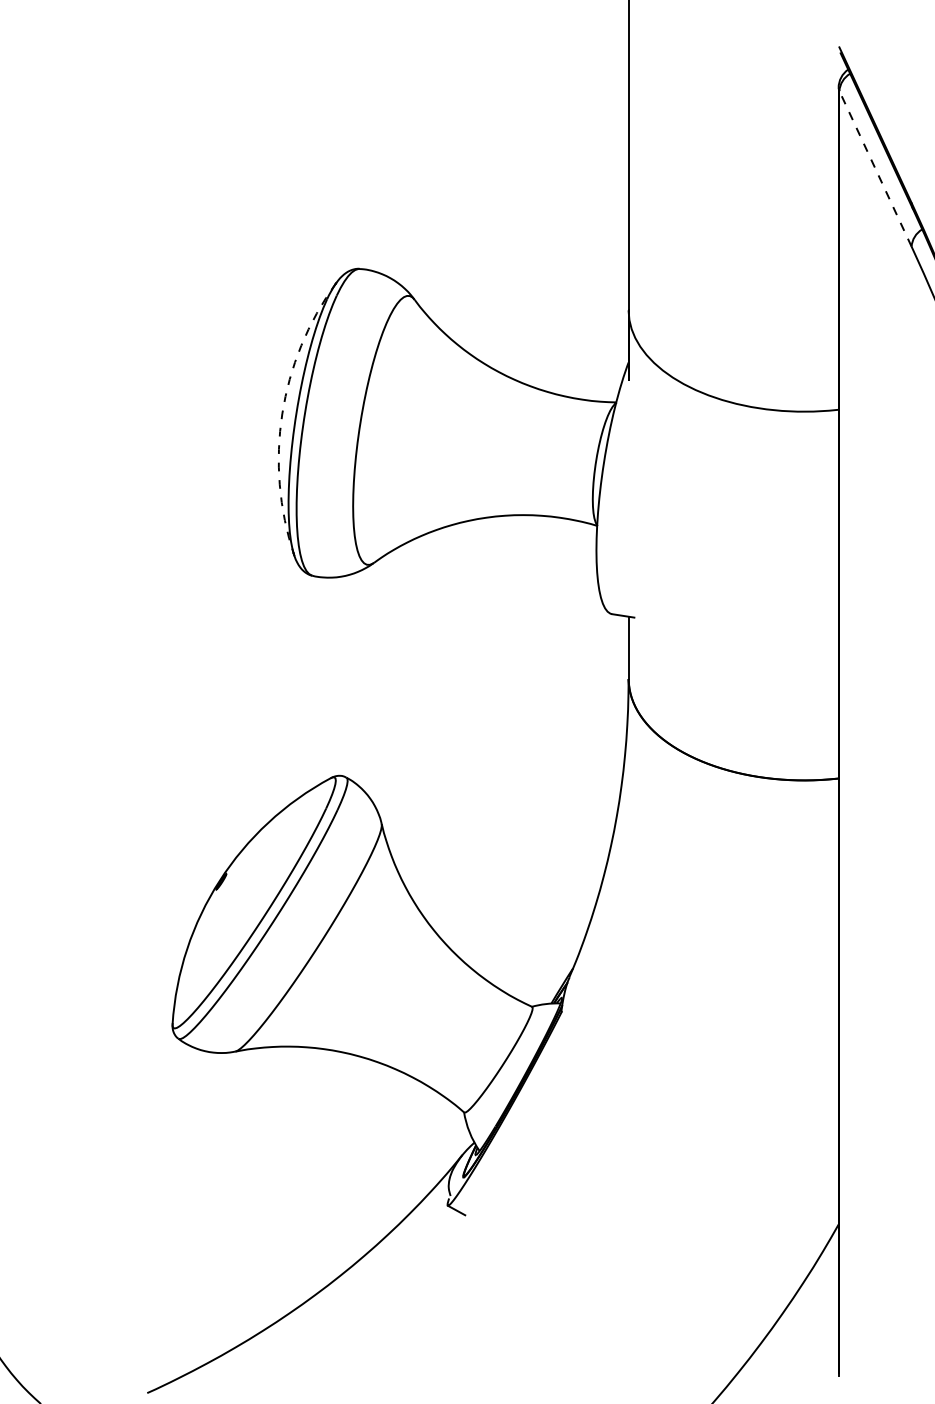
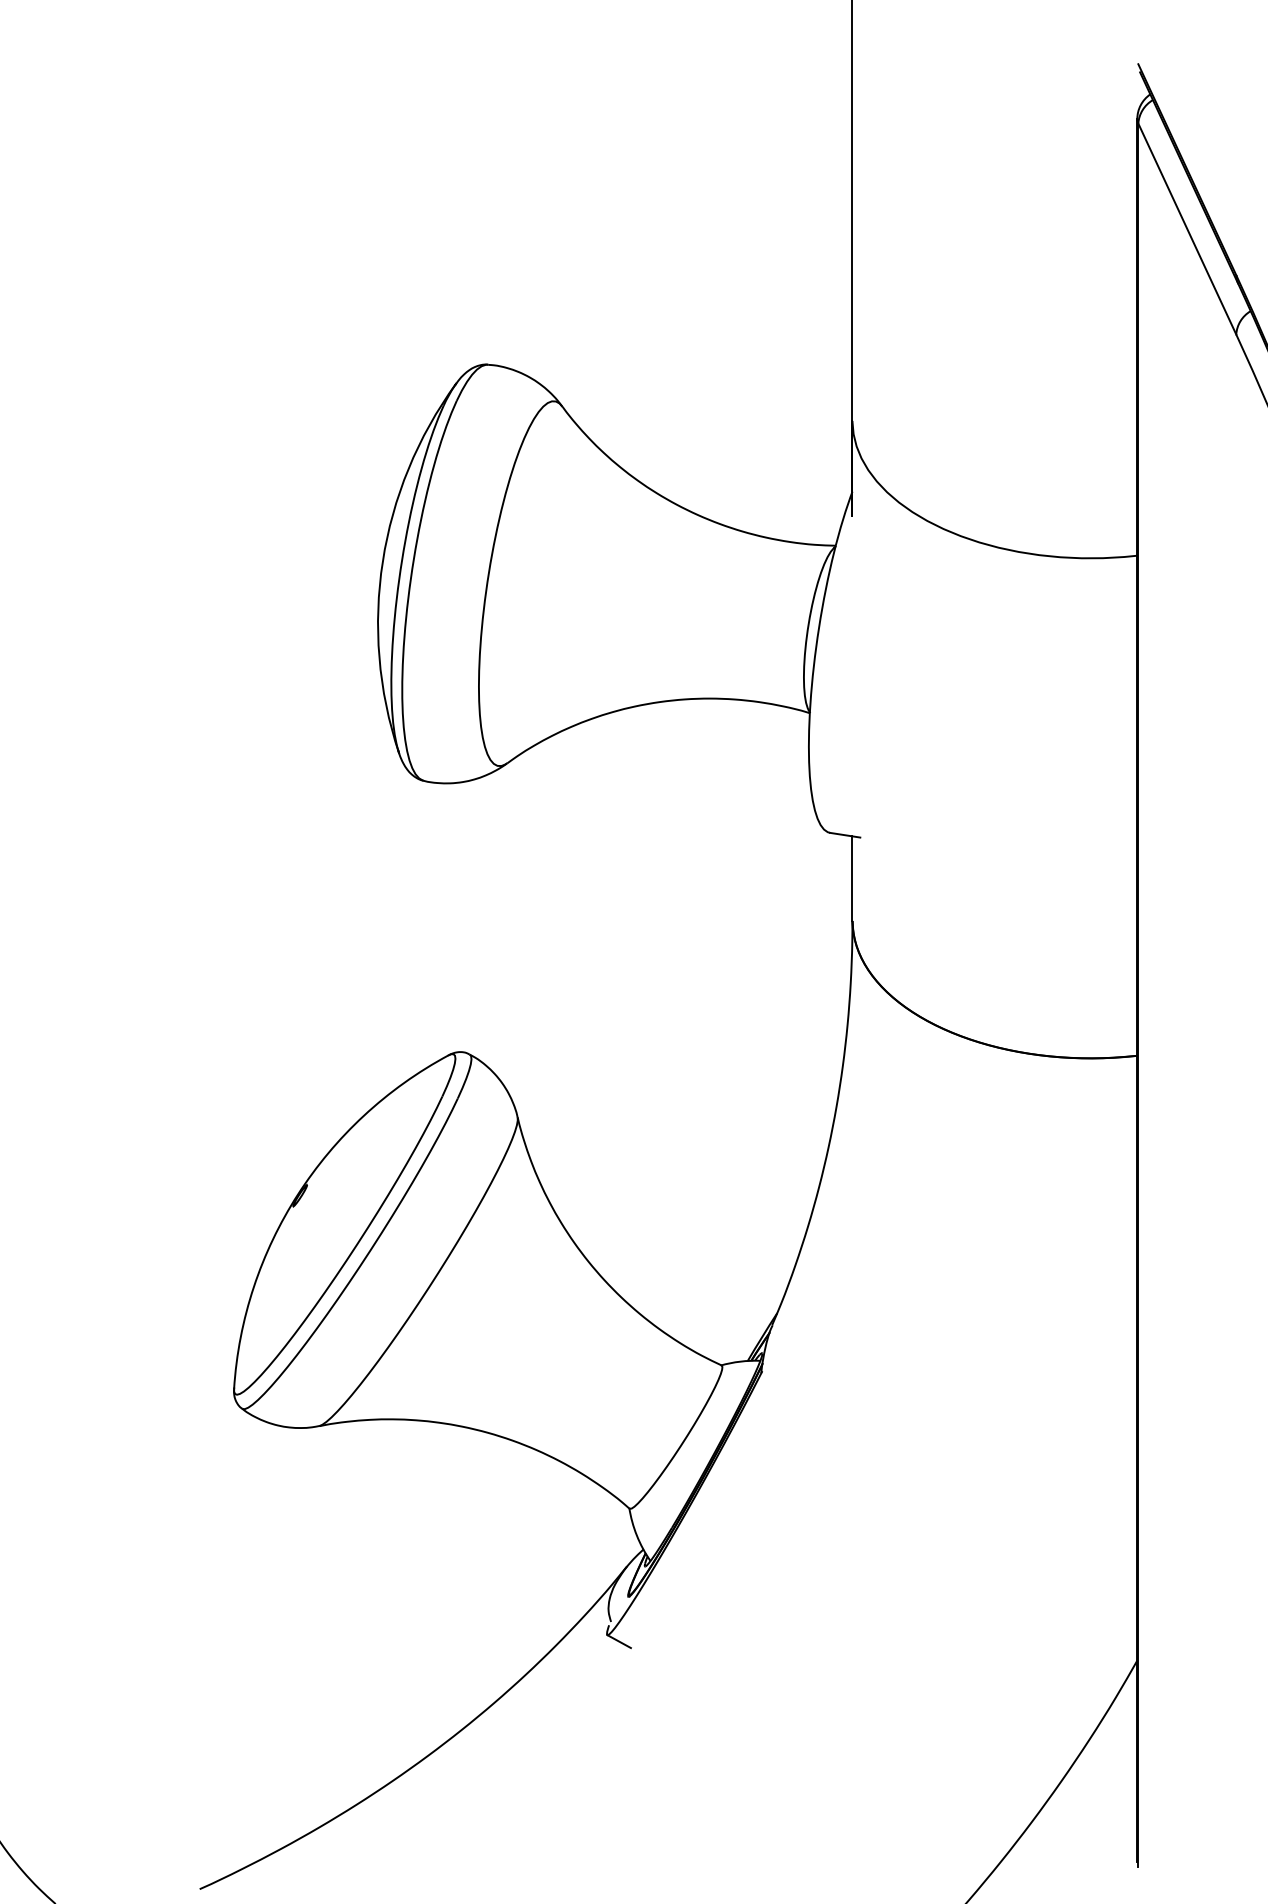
line: (875, 168) -> (1187, 228), dashed -> solid
arc: (282, 414) -> (383, 562), dashed -> solid

